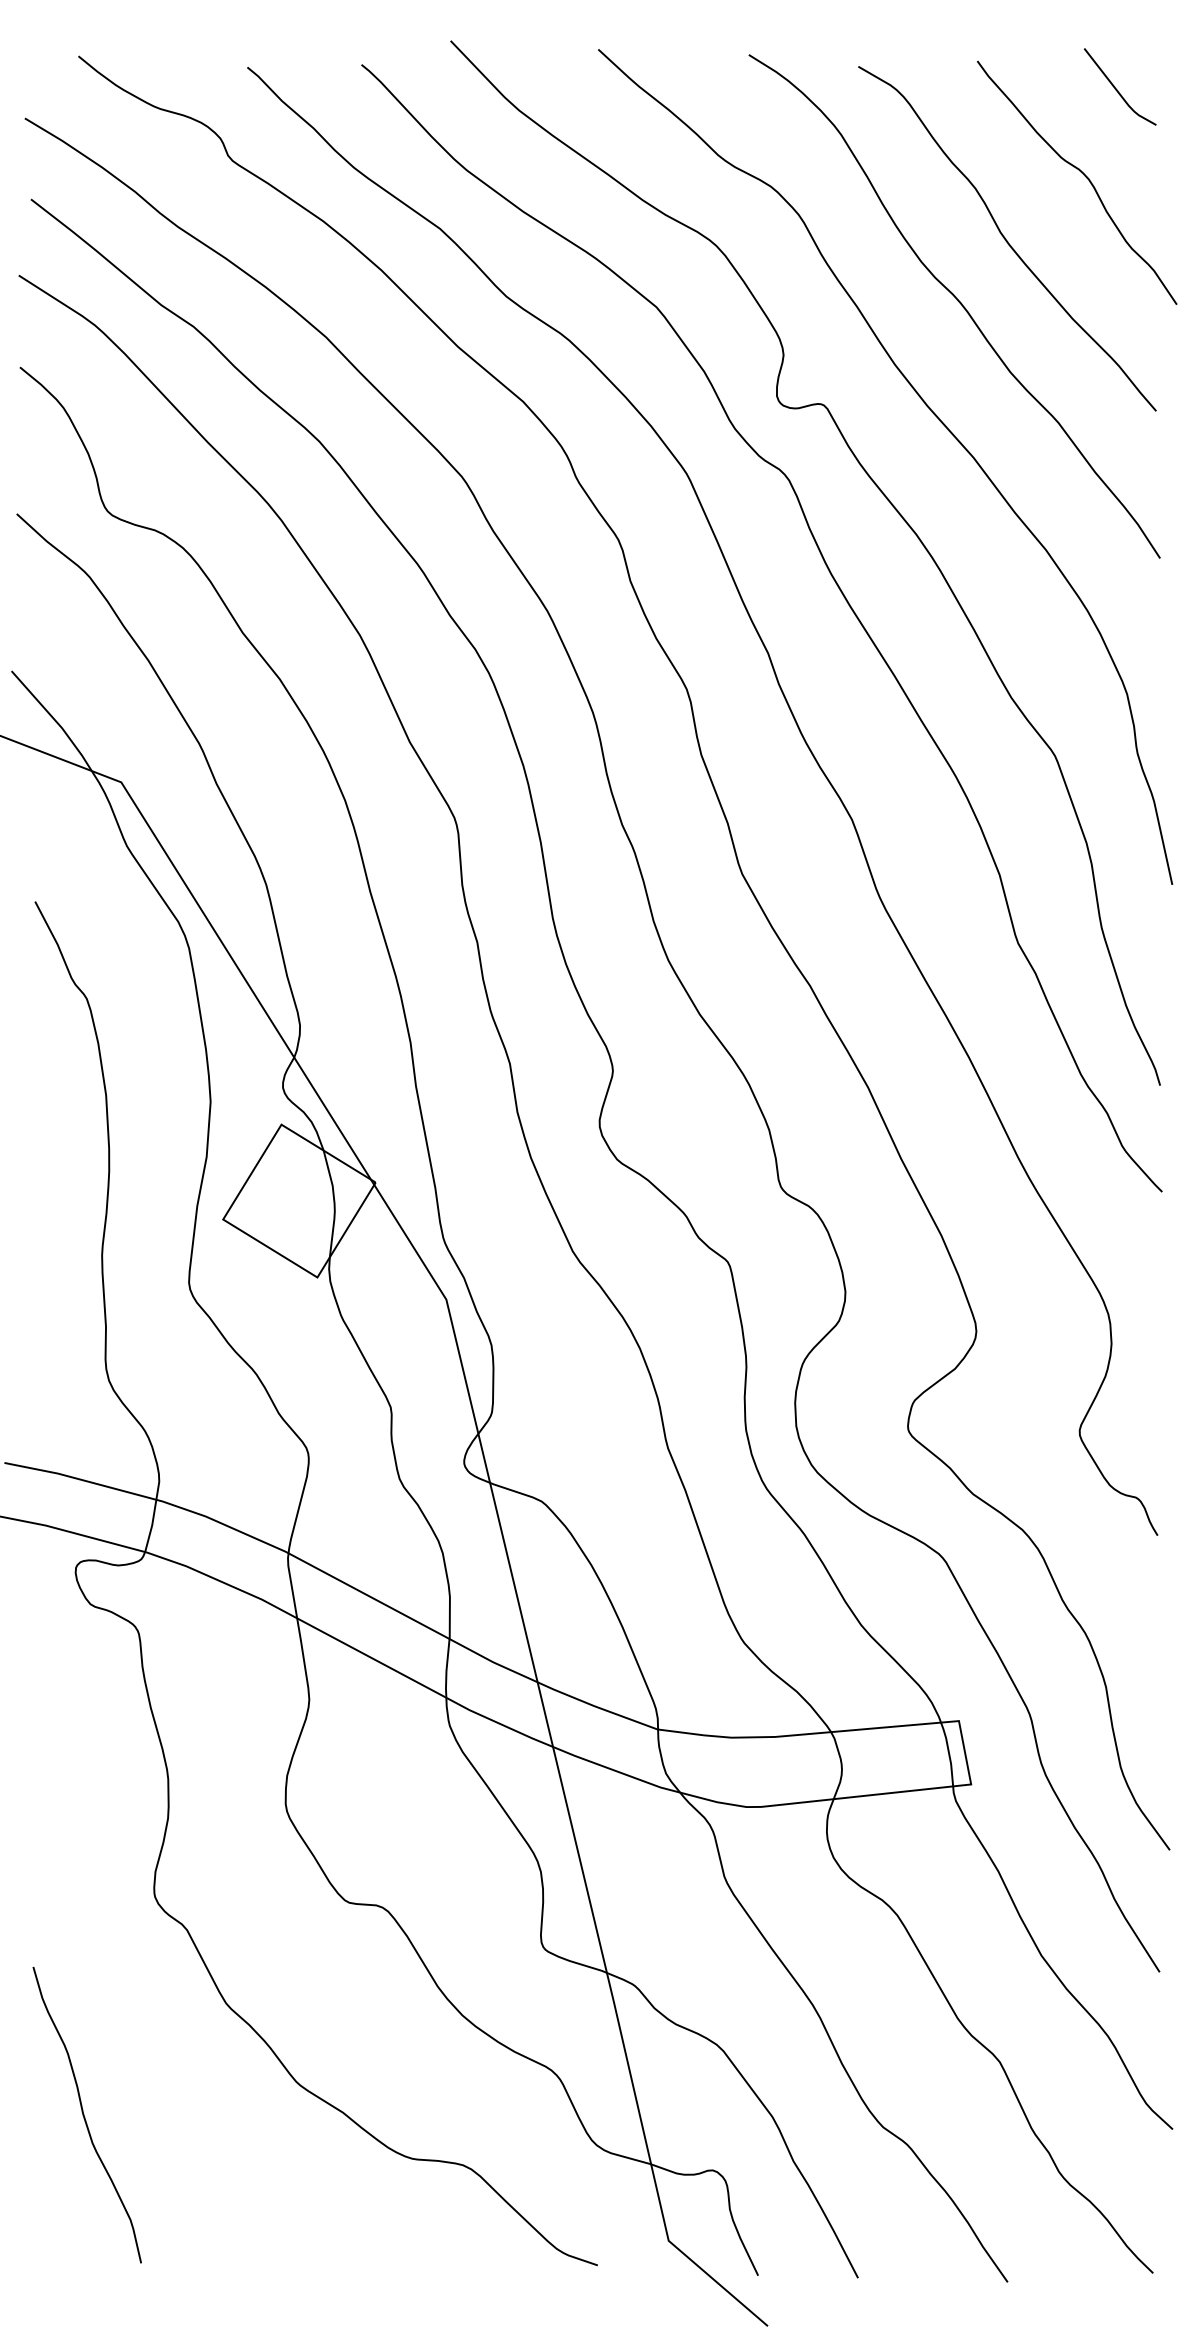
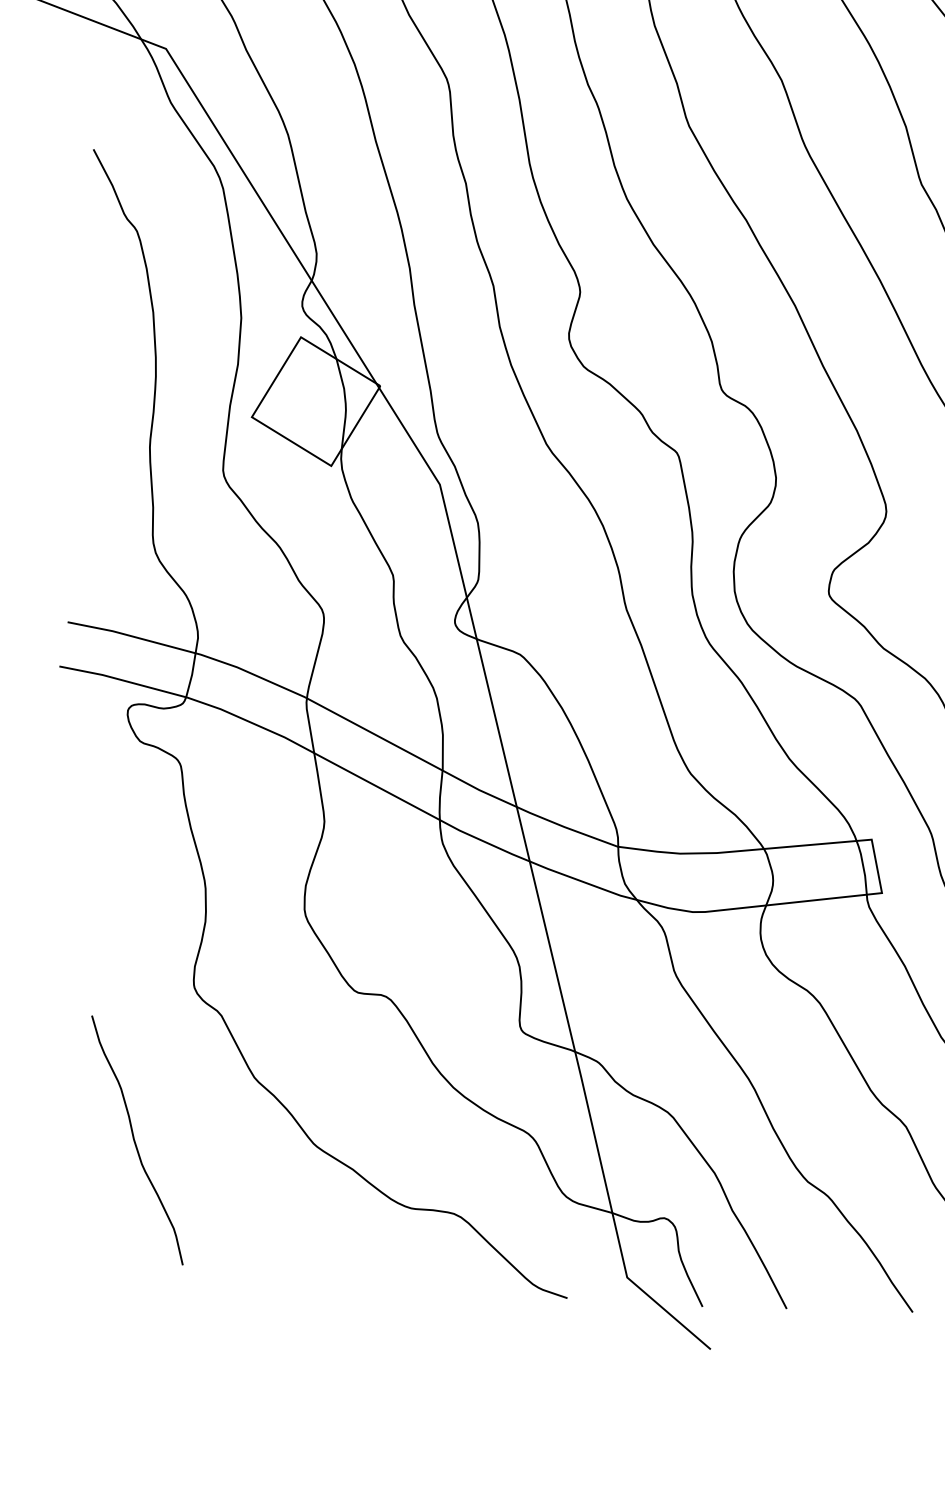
curve: (84, 2115) -> (135, 1140), moved

